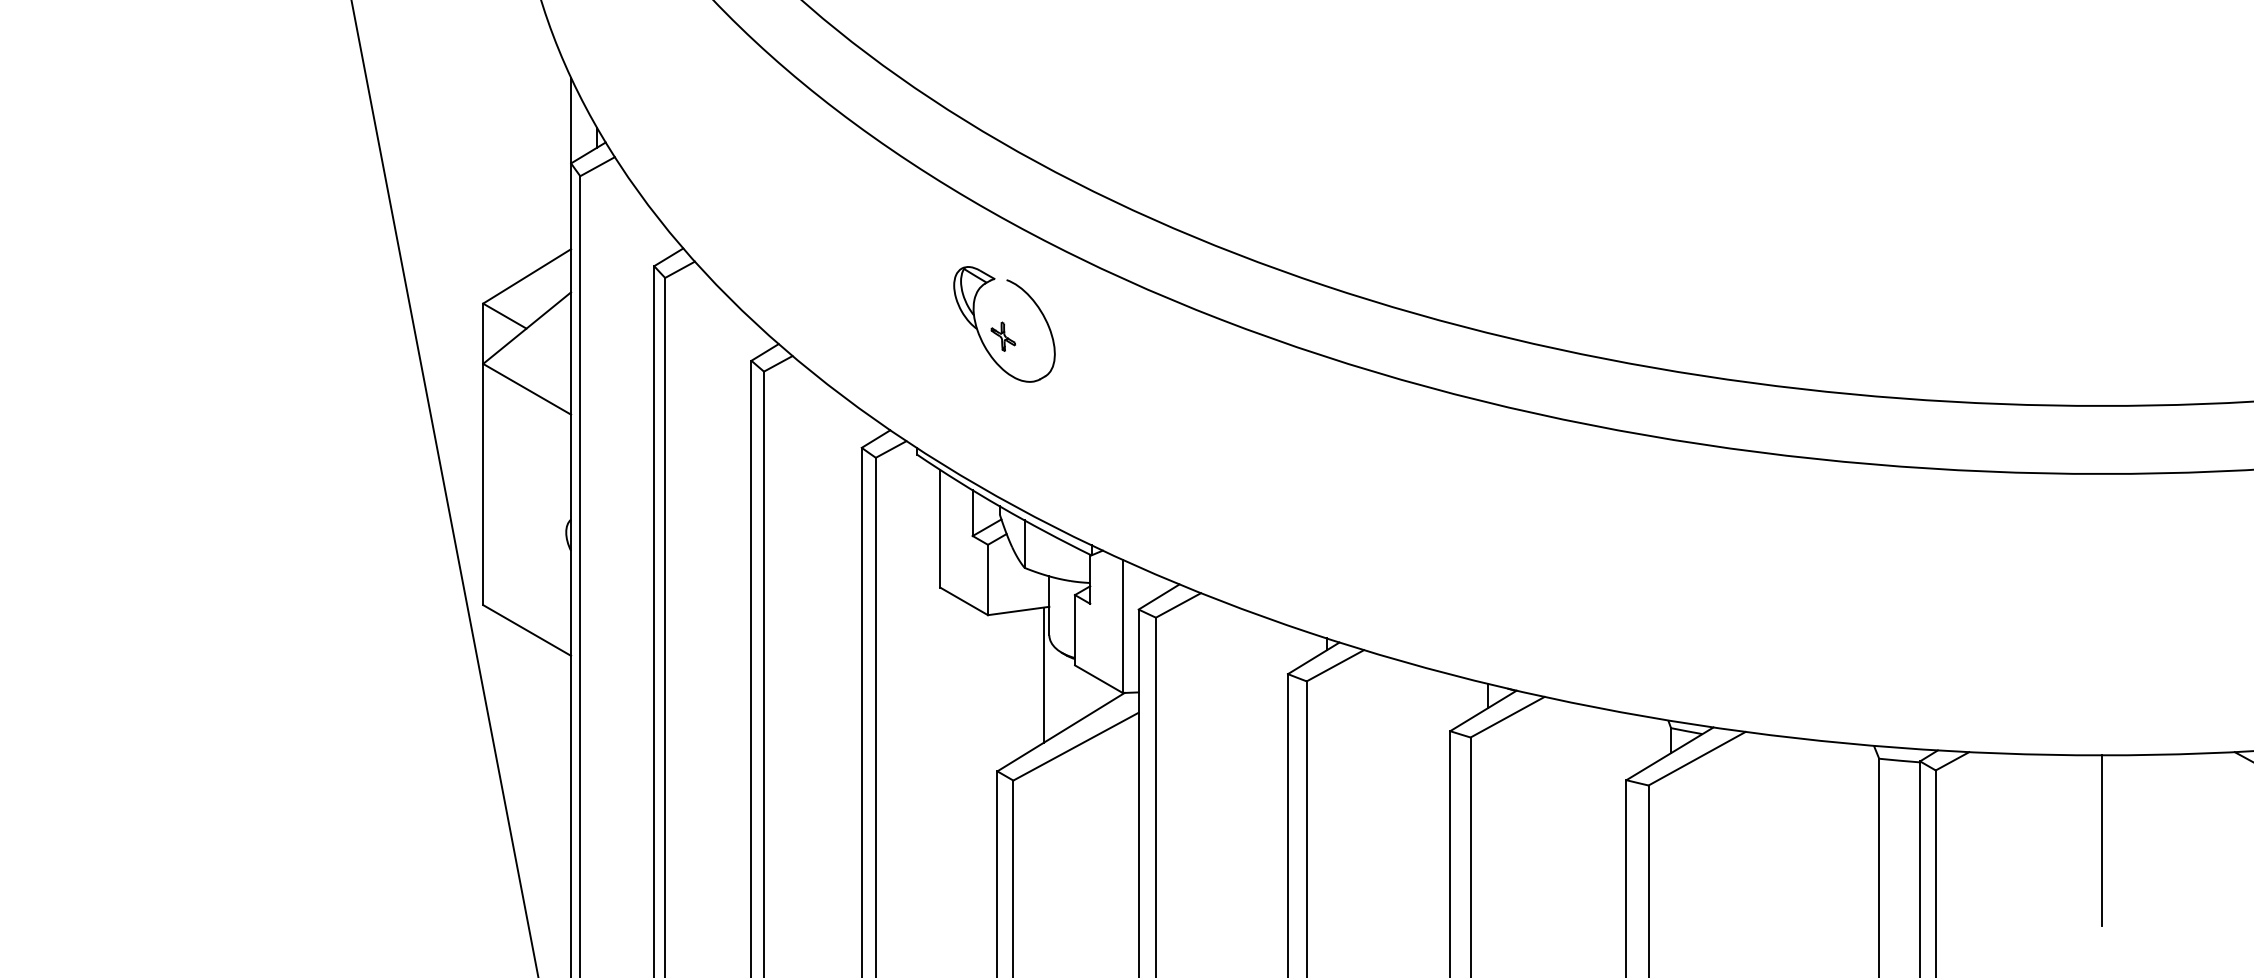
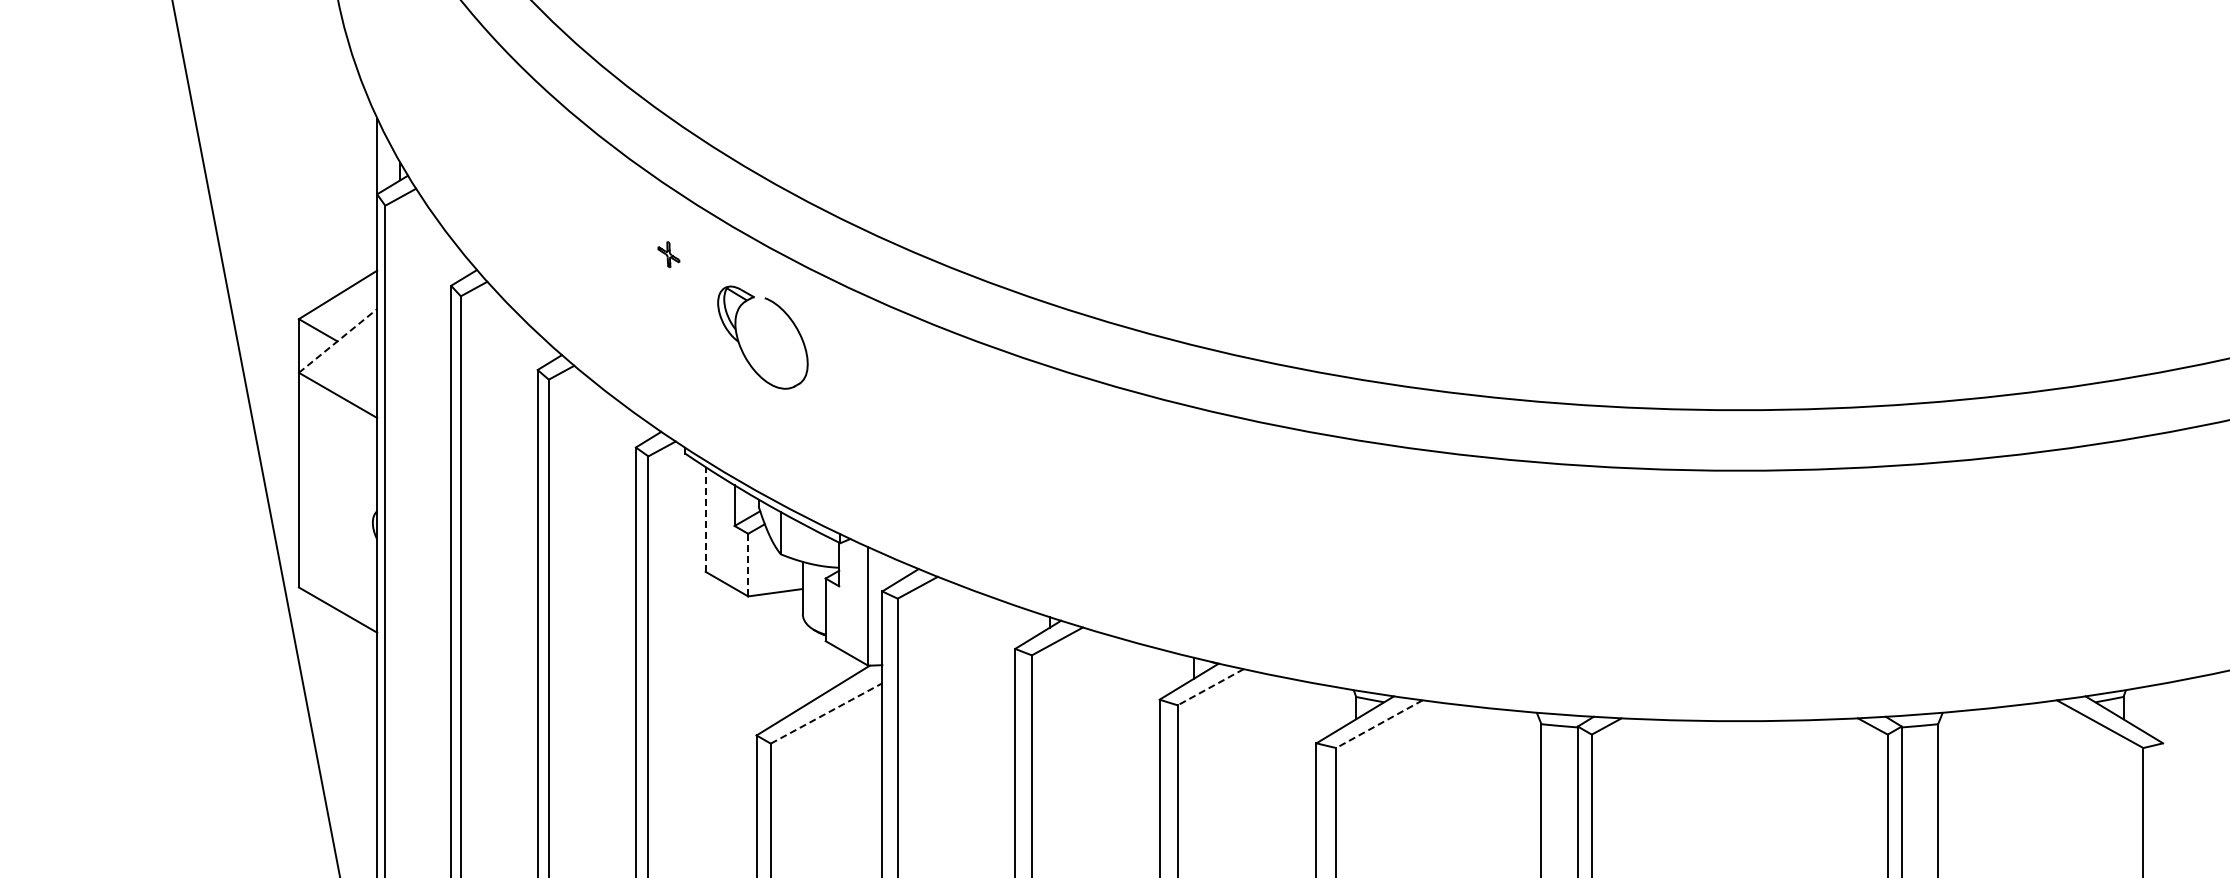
line: (527, 327) -> (338, 340), solid -> dashed
part: (1002, 336) -> (668, 254), moved
line: (939, 528) -> (705, 519), solid -> dashed
line: (988, 579) -> (748, 564), solid -> dashed
line: (1044, 674) -> (798, 649), removed
line: (1507, 717) -> (1210, 687), solid -> dashed
line: (1077, 746) -> (827, 713), solid -> dashed
line: (1696, 759) -> (1378, 724), solid -> dashed
line: (2101, 841) -> (1739, 797), removed

